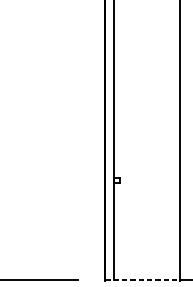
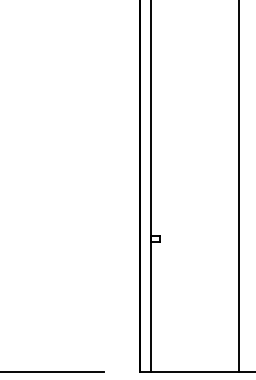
line: (142, 280) -> (189, 371), dashed -> solid

